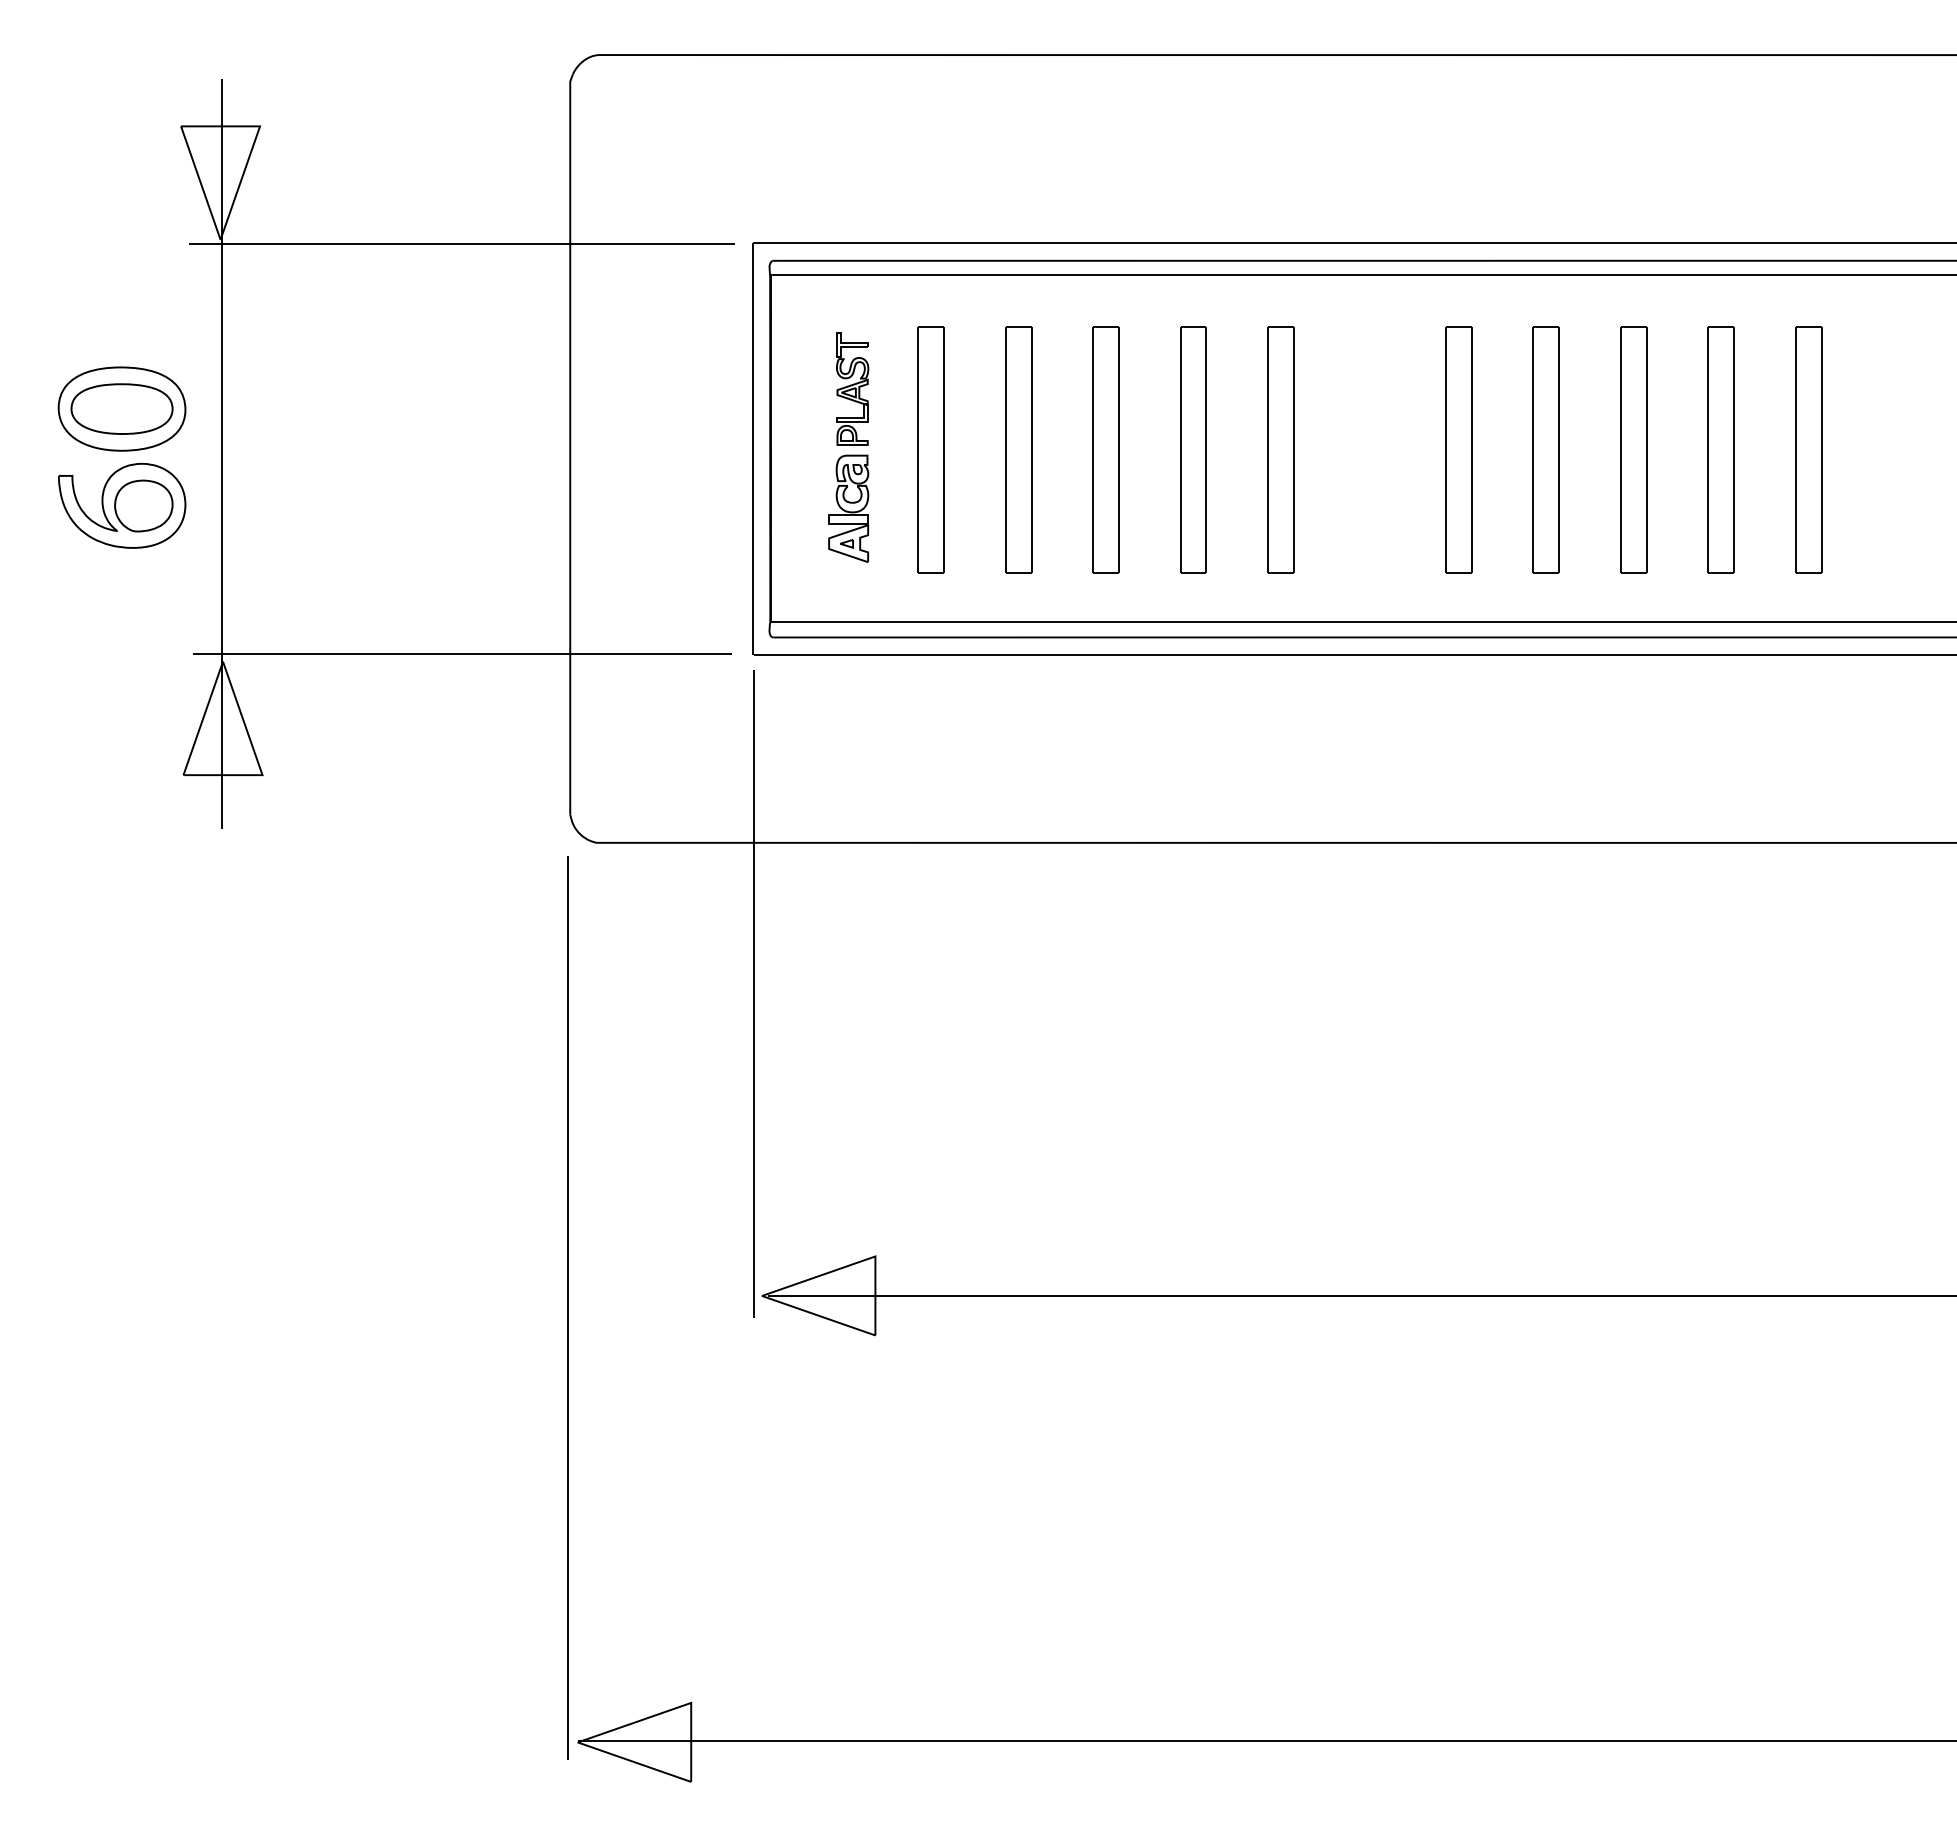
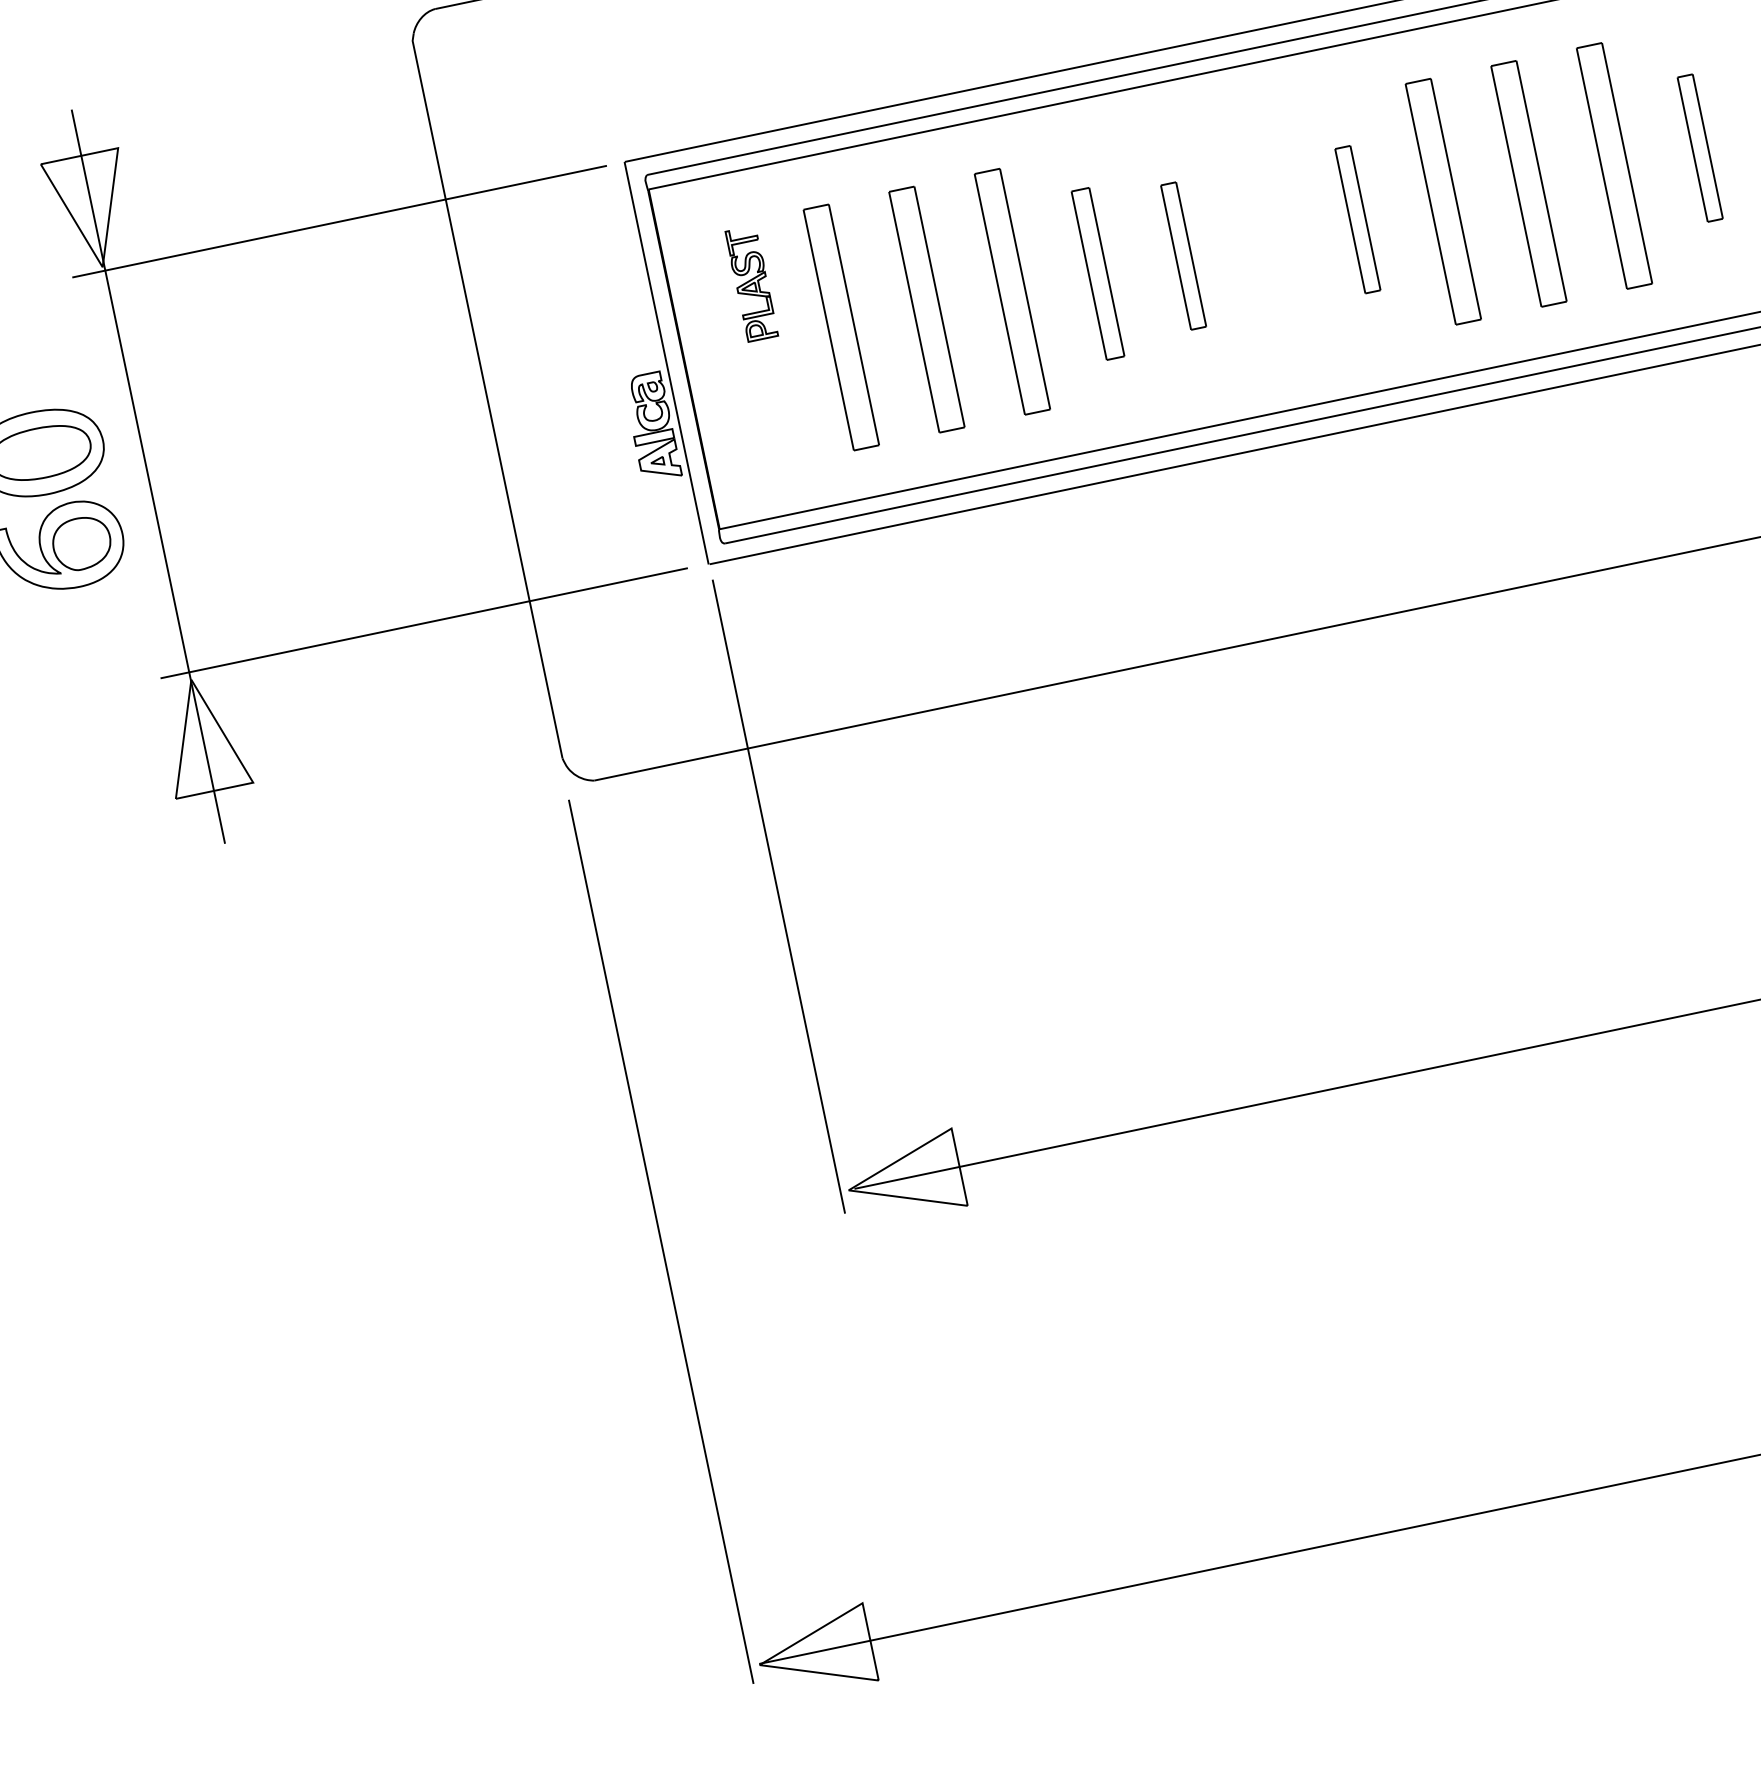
part: (1193, 449) -> (1097, 273), size x0.7
part: (1280, 449) -> (1183, 255), size x0.6
part: (1458, 449) -> (1357, 219), size x0.6
part: (1808, 449) -> (1699, 147), size x0.6
part: (848, 508) -> (651, 427), moved

